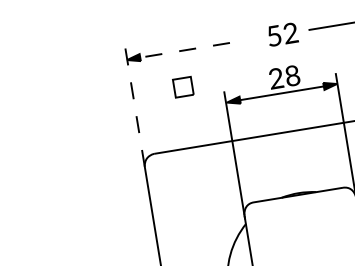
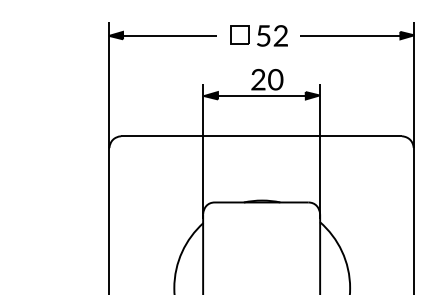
line: (184, 50) -> (169, 35), dashed -> solid
text: (292, 76) -> (275, 80), 28 -> 20
part: (182, 86) -> (239, 34), moved
line: (135, 107) -> (109, 85), dashed -> solid

